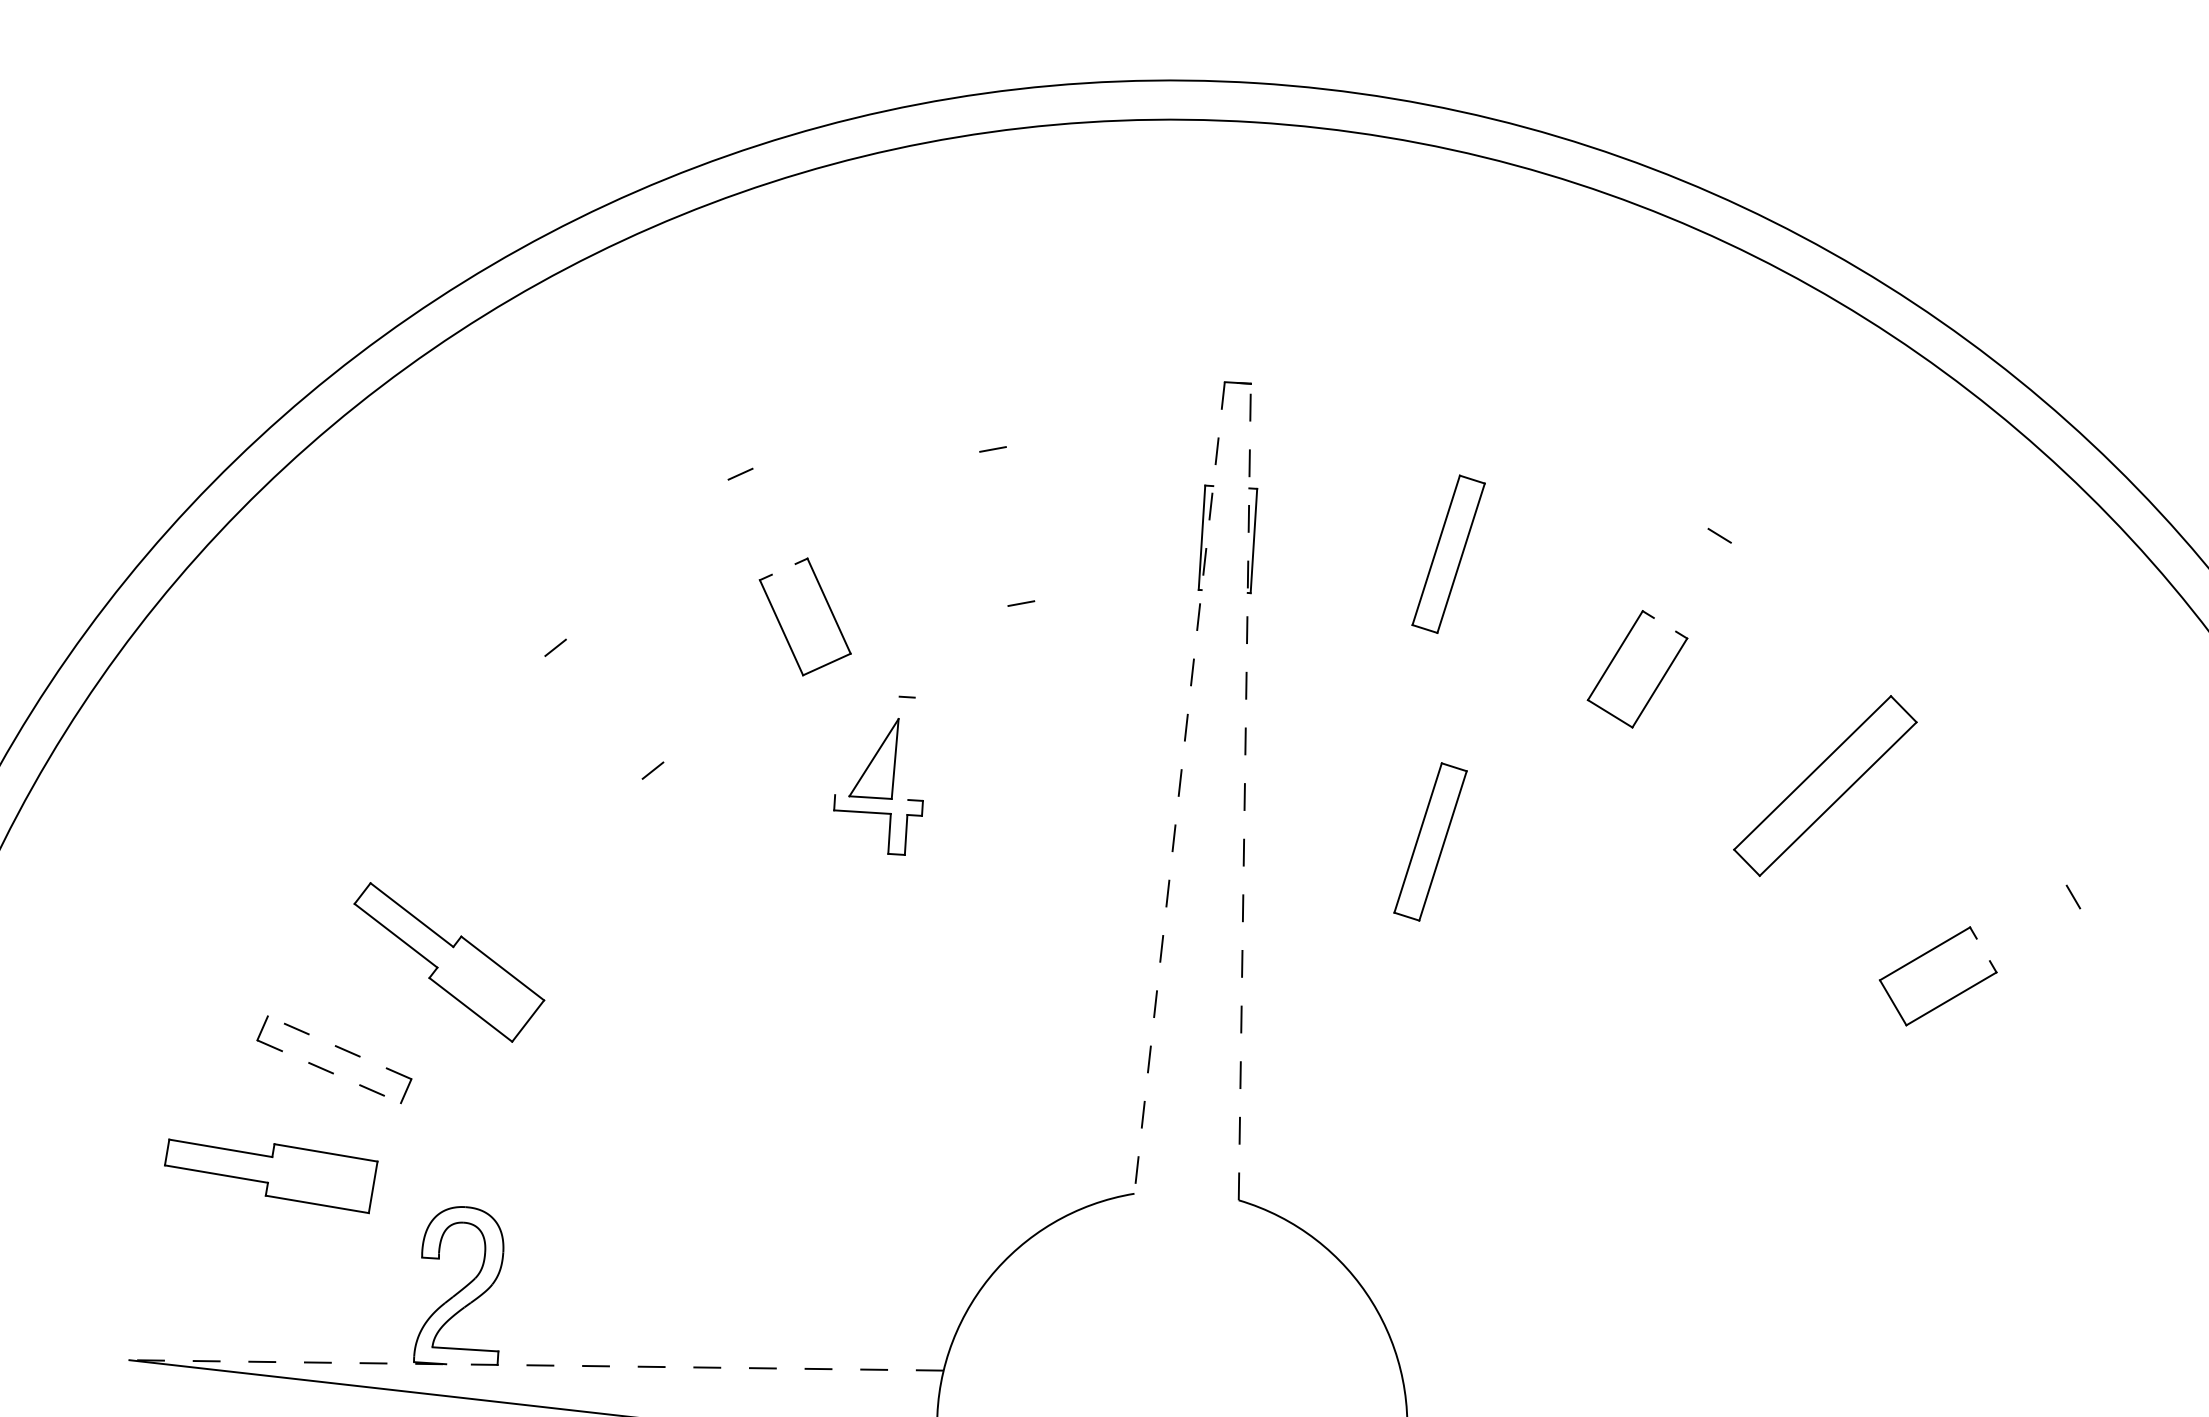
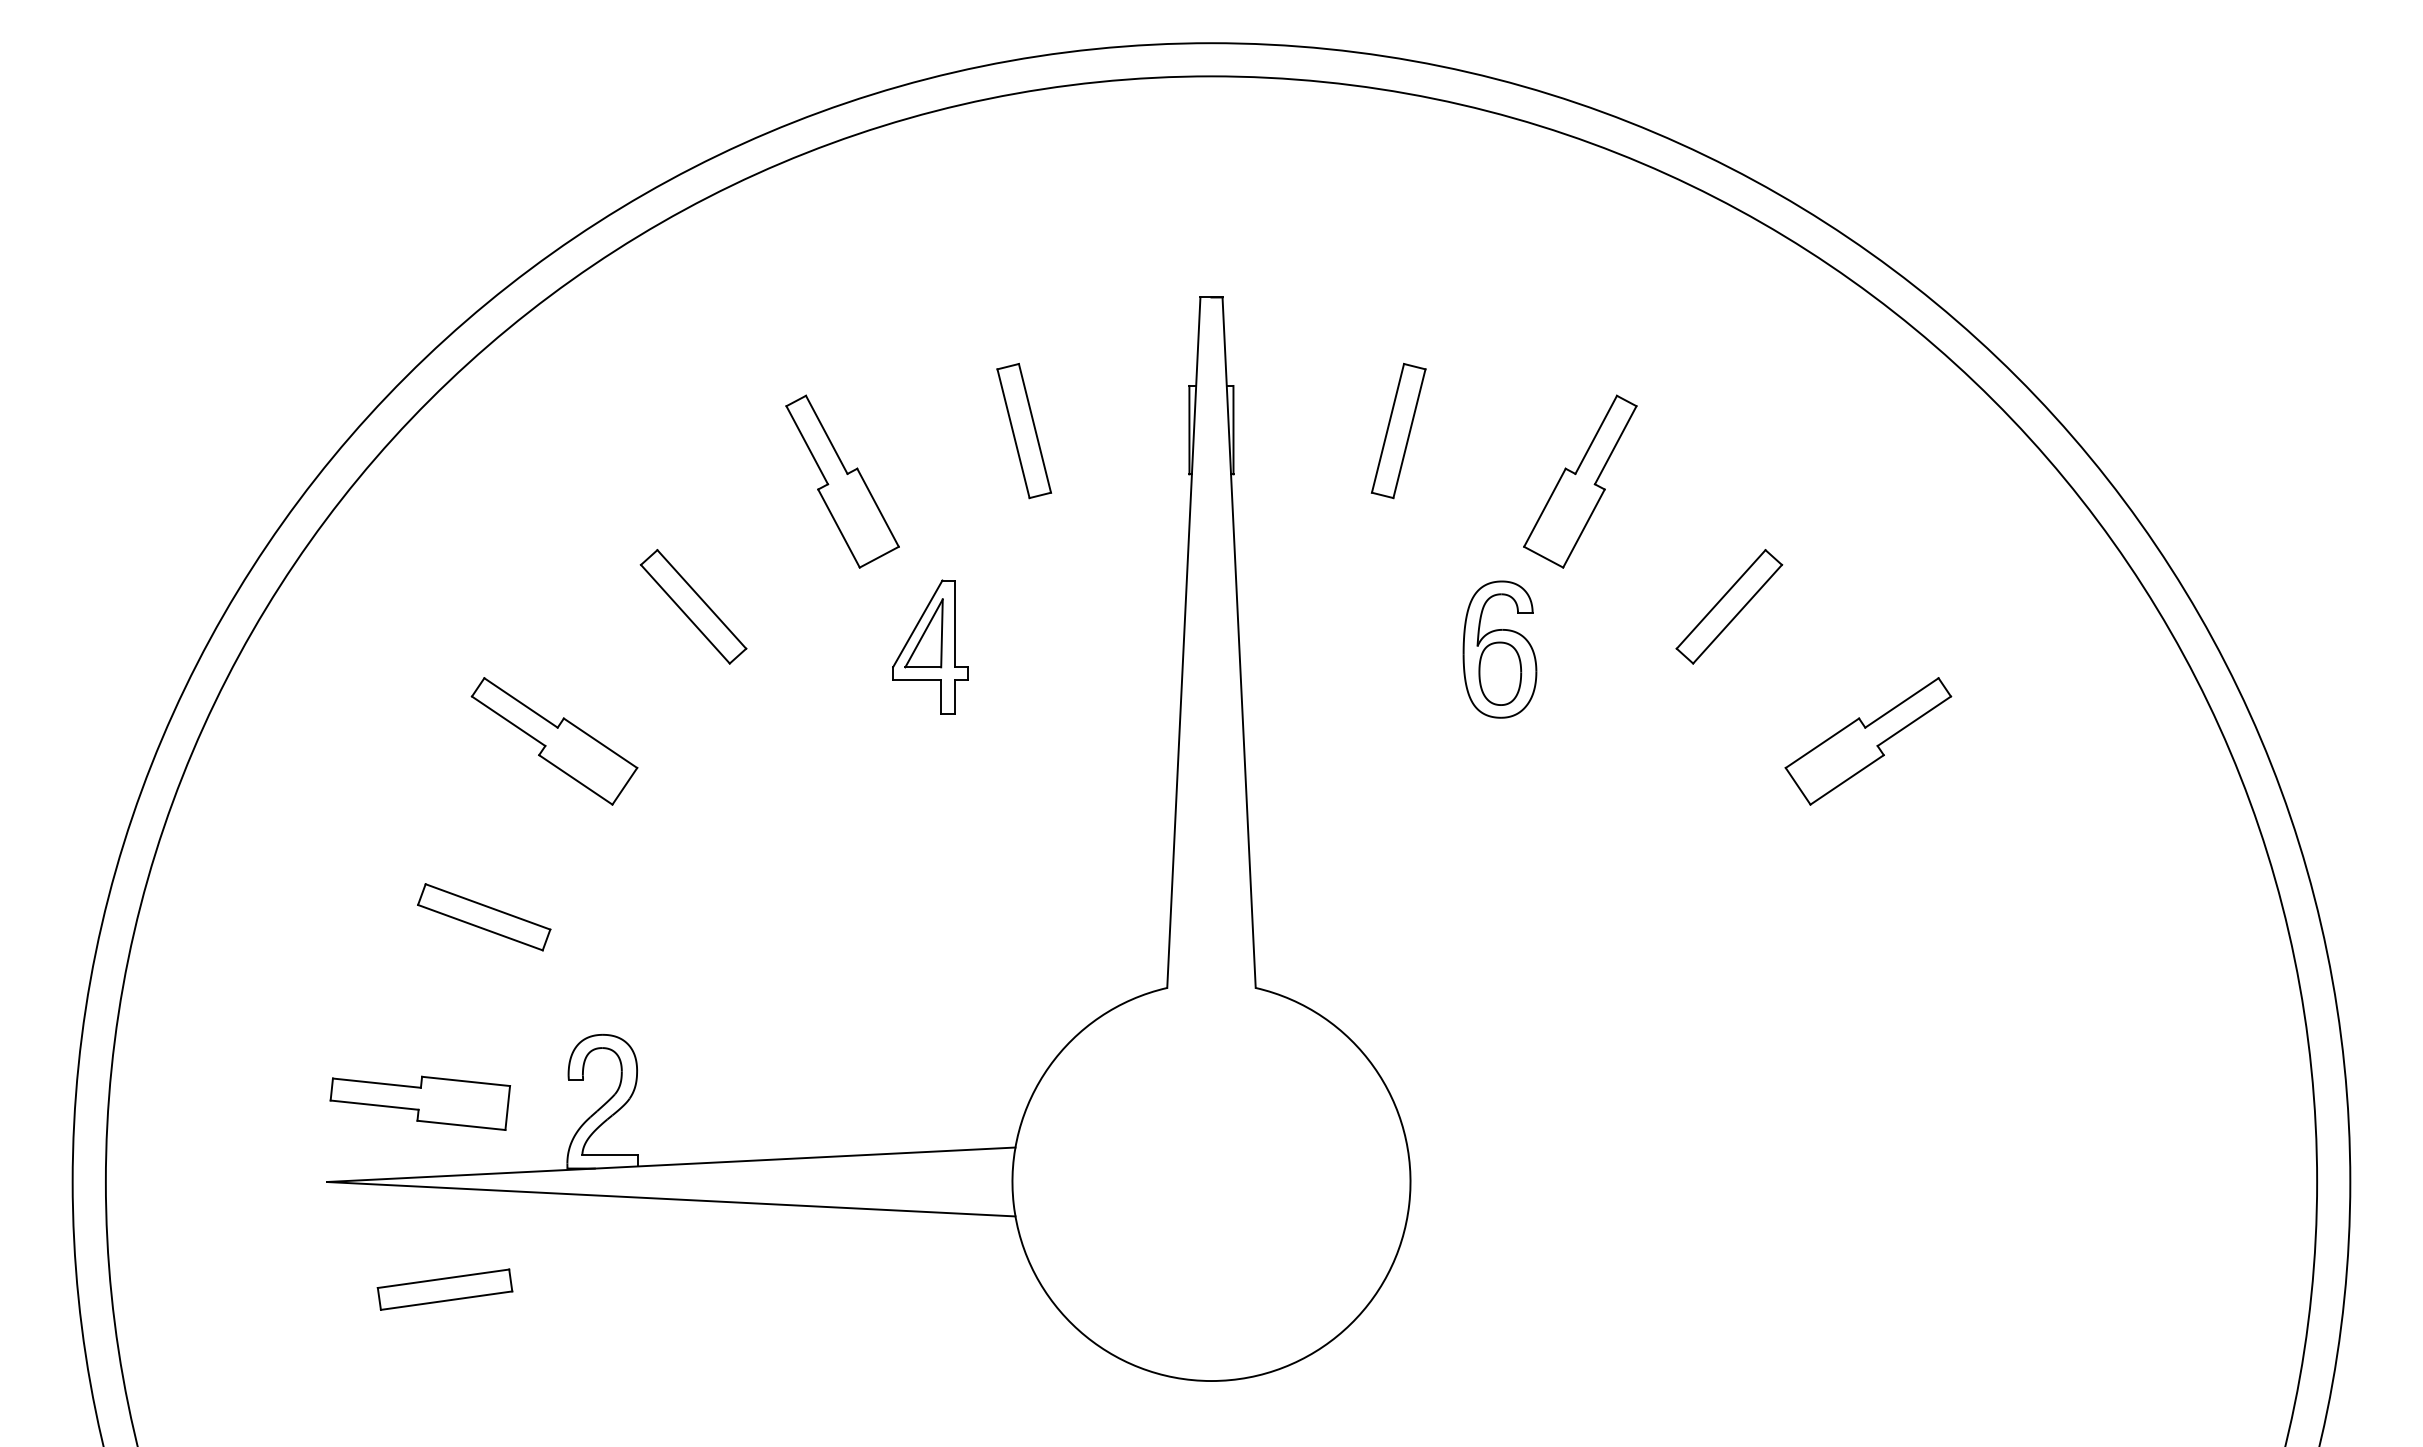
line: (773, 515) -> (826, 434), added
line: (1019, 523) -> (1034, 427), added
line: (750, 527) -> (807, 445), added
line: (994, 528) -> (1013, 433), added
line: (1680, 572) -> (1595, 434), added
line: (1703, 587) -> (1615, 445), added
line: (614, 701) -> (701, 599), added
line: (594, 716) -> (685, 613), added
line: (867, 745) -> (917, 623), added
line: (911, 748) -> (955, 623), added
part: (1825, 785) -> (1729, 606), size x0.71
line: (1179, 787) -> (1183, 642), dashed -> solid
line: (1245, 791) -> (1239, 642), dashed -> solid
part: (1551, 819) -> (1499, 649), added
part: (1430, 841) -> (1398, 674), removed
line: (2021, 911) -> (1901, 702), added
line: (2034, 934) -> (1913, 721), added
part: (448, 963) -> (554, 741), moved
line: (339, 1047) -> (487, 906), dashed -> solid
line: (329, 1071) -> (480, 927), dashed -> solid
part: (270, 1174) -> (420, 1102), moved
line: (536, 1365) -> (671, 1164), dashed -> solid

